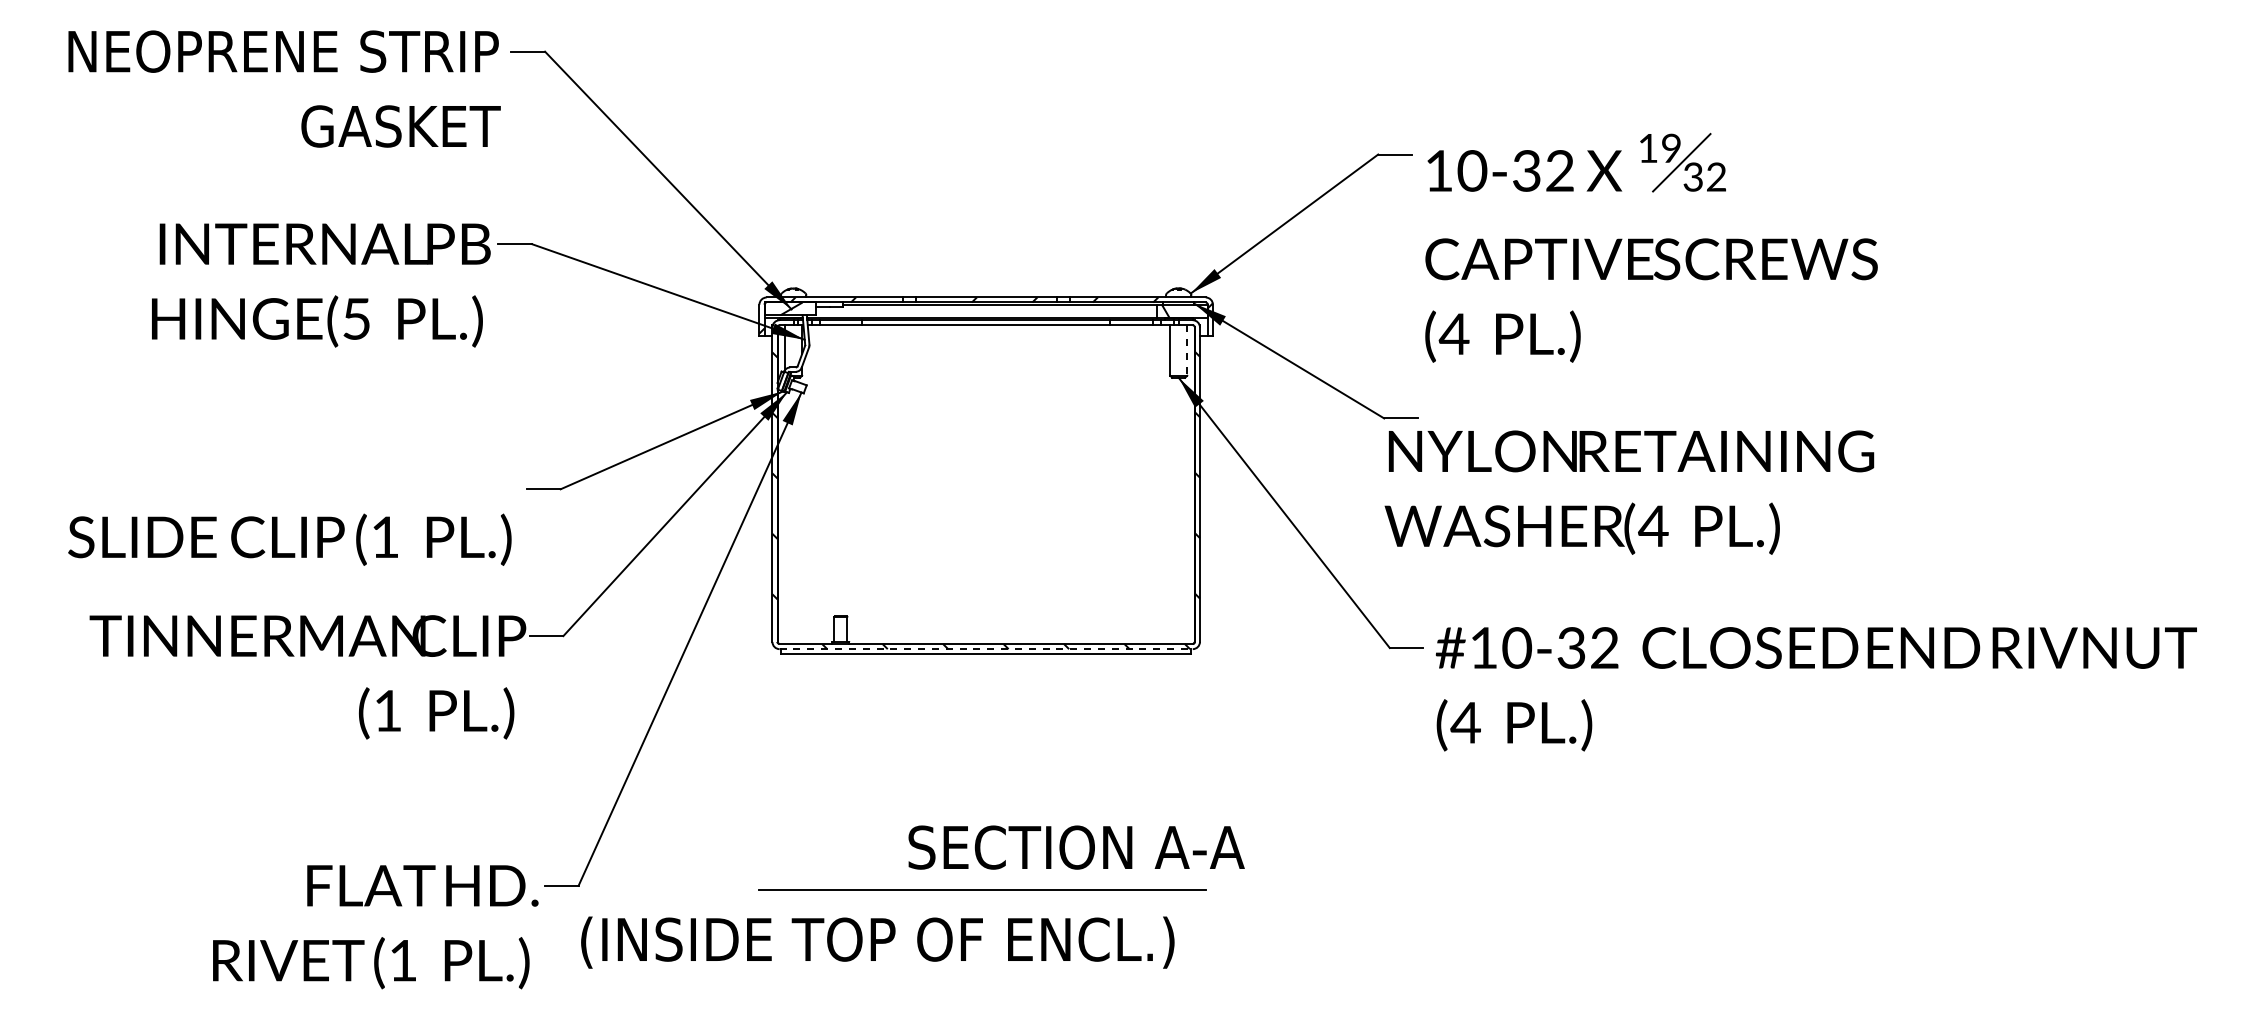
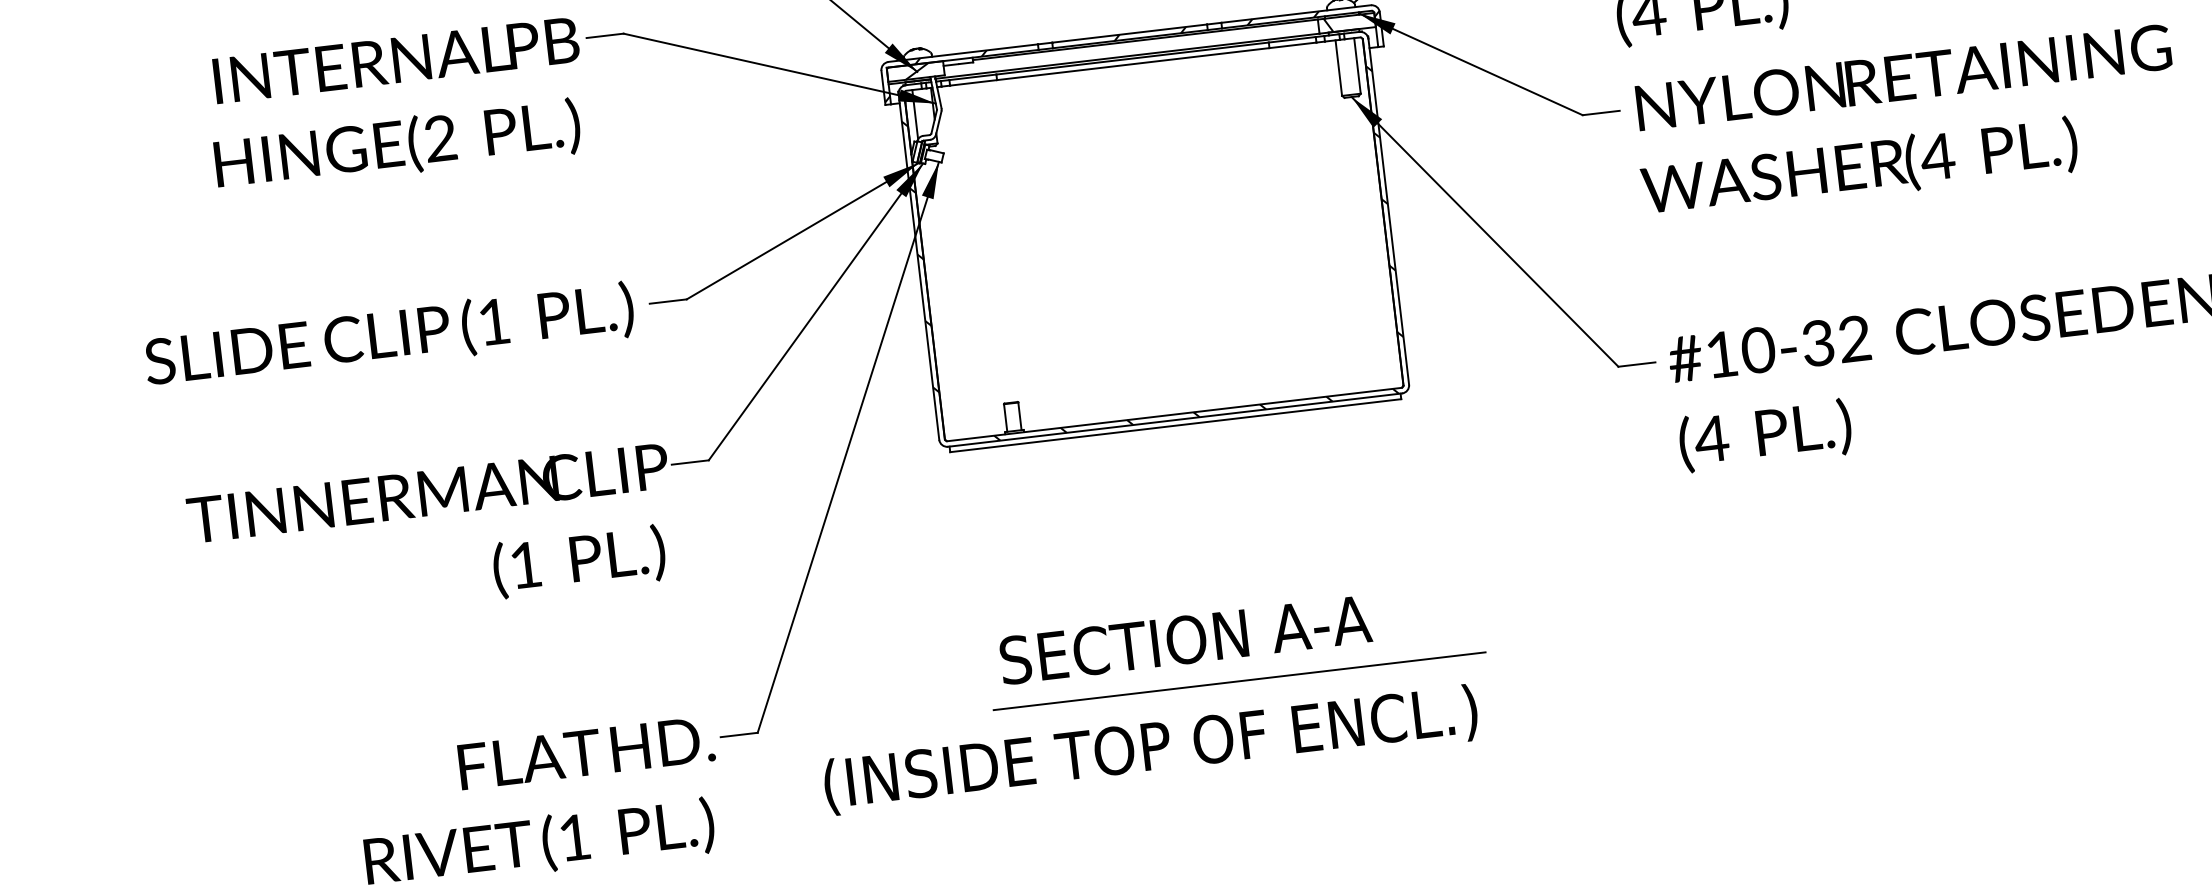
text: (356, 318) -> (440, 138), (5 -> (2
line: (1187, 350) -> (1357, 65), dashed -> solid
text: (1629, 492) -> (1907, 122), moved
text: (289, 539) -> (389, 336), moved
line: (986, 649) -> (1175, 420), dashed -> solid
text: (1076, 847) -> (1185, 639), moved
line: (982, 889) -> (1239, 680), moved
text: (877, 942) -> (1150, 749), moved

